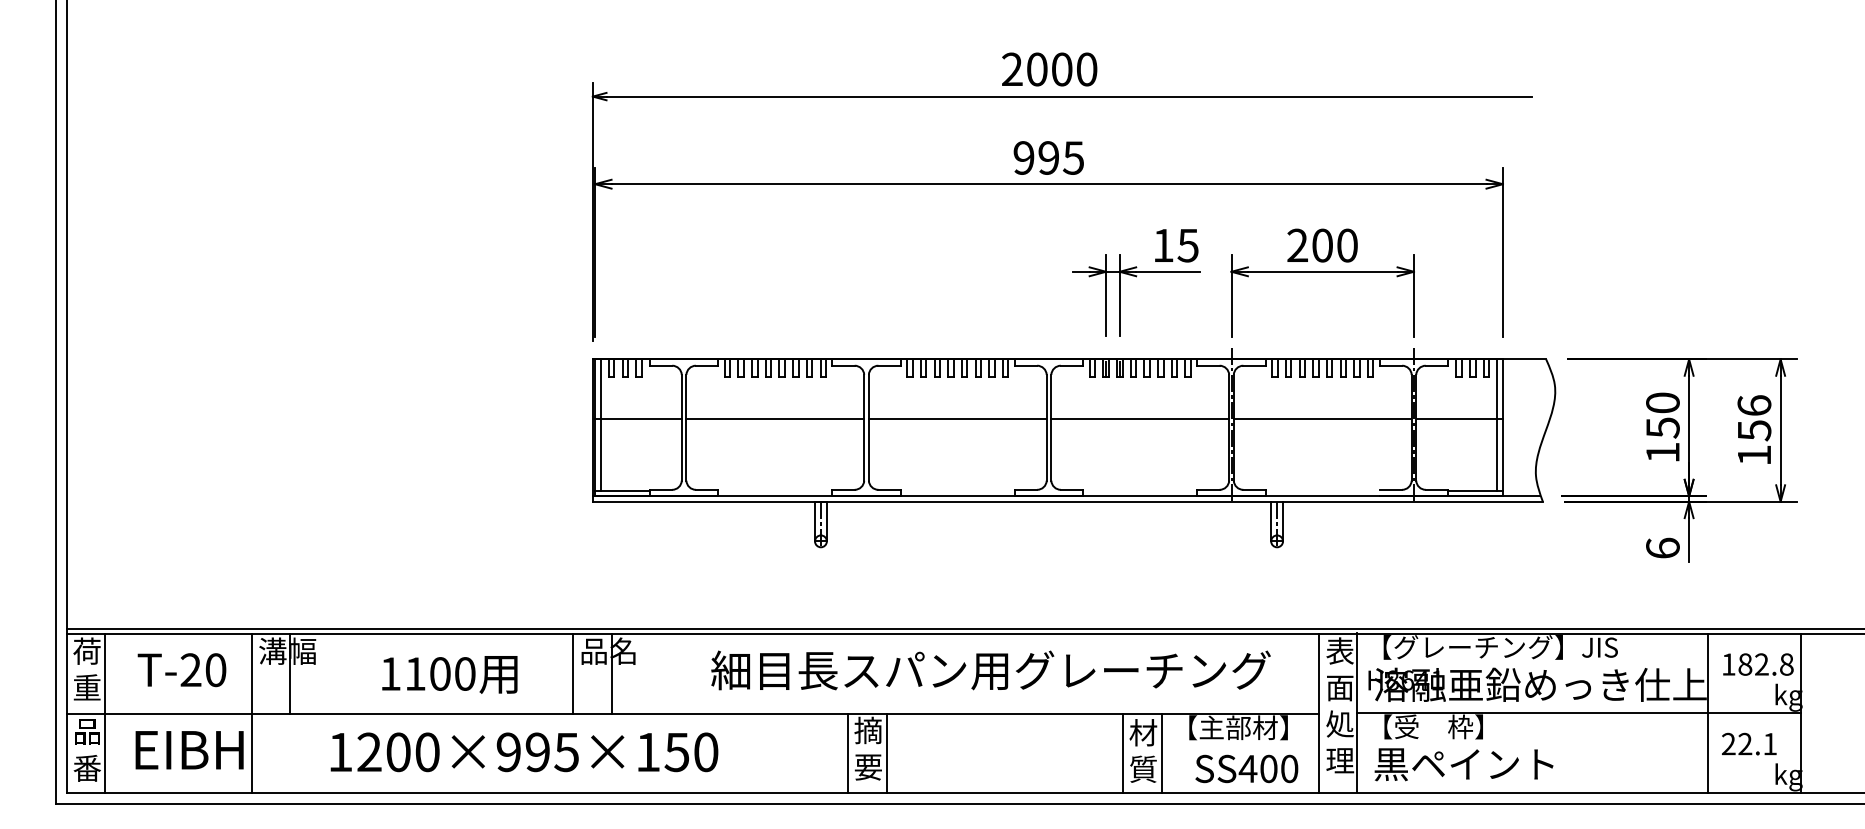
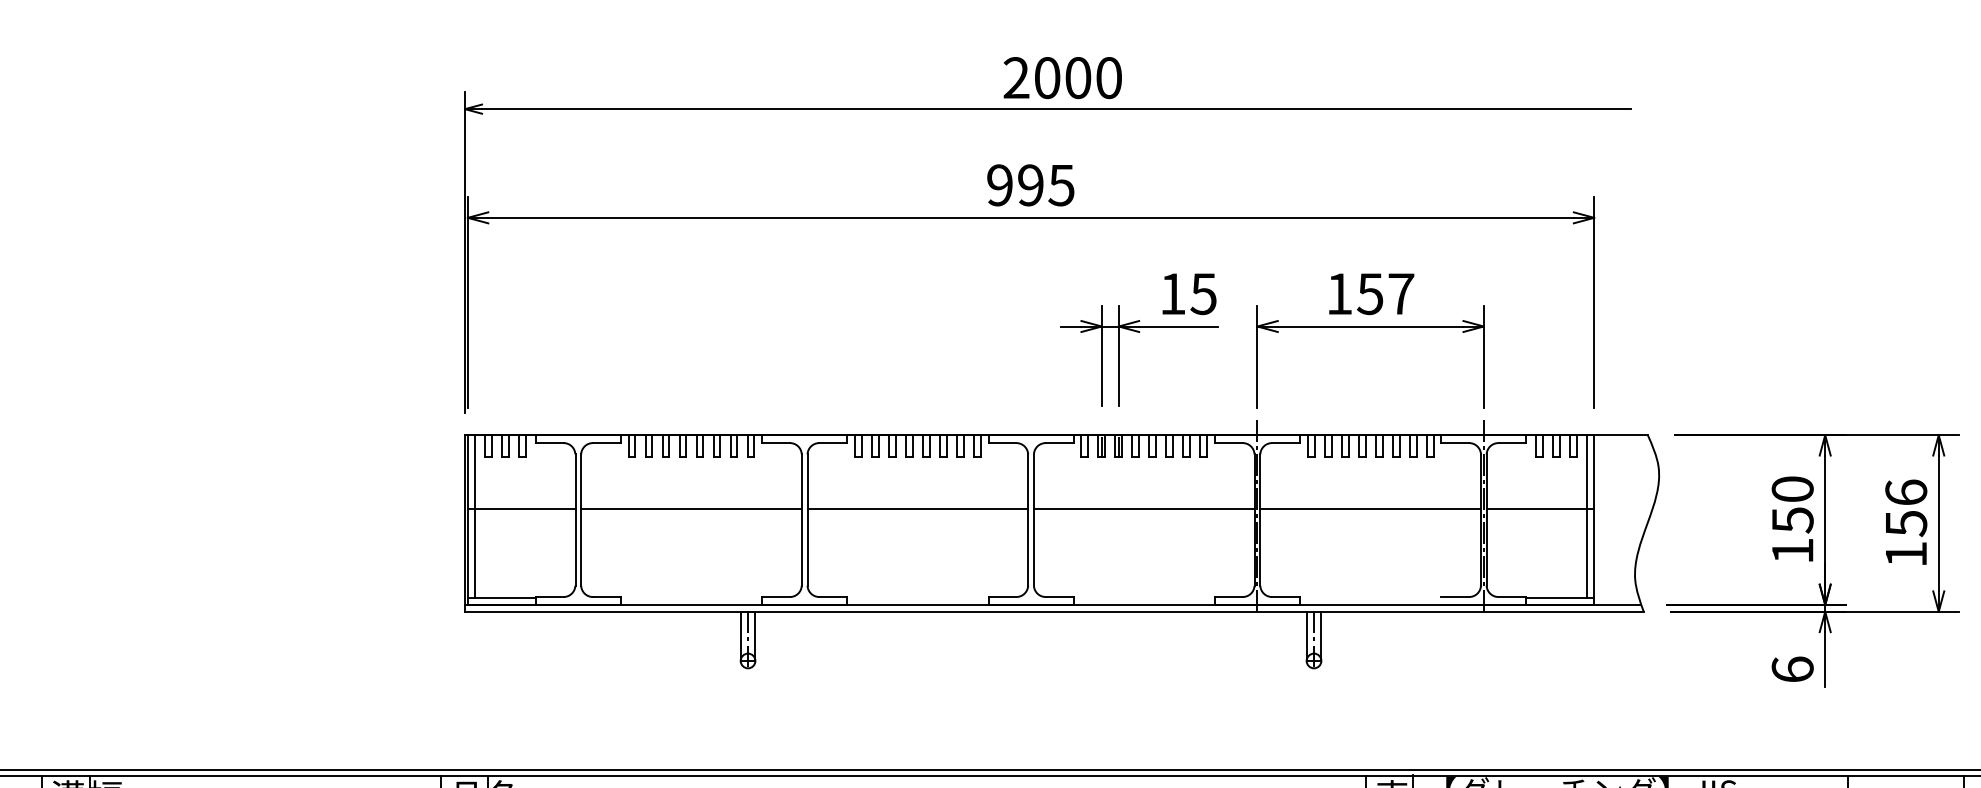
text: (1049, 69) -> (1062, 78), moved
text: (1322, 245) -> (1370, 293), 200 -> 157

